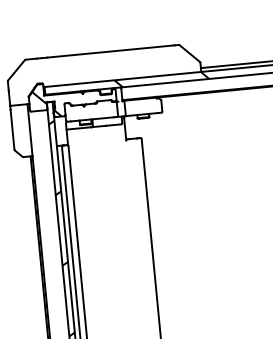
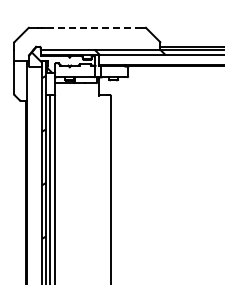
line: (110, 51) -> (93, 27), solid -> dashed

